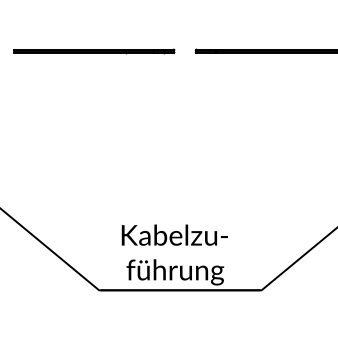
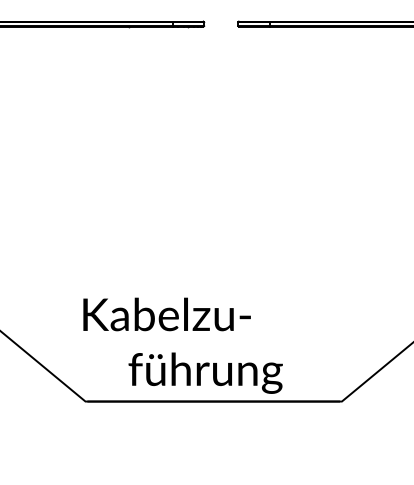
text: (174, 234) -> (166, 313), moved

